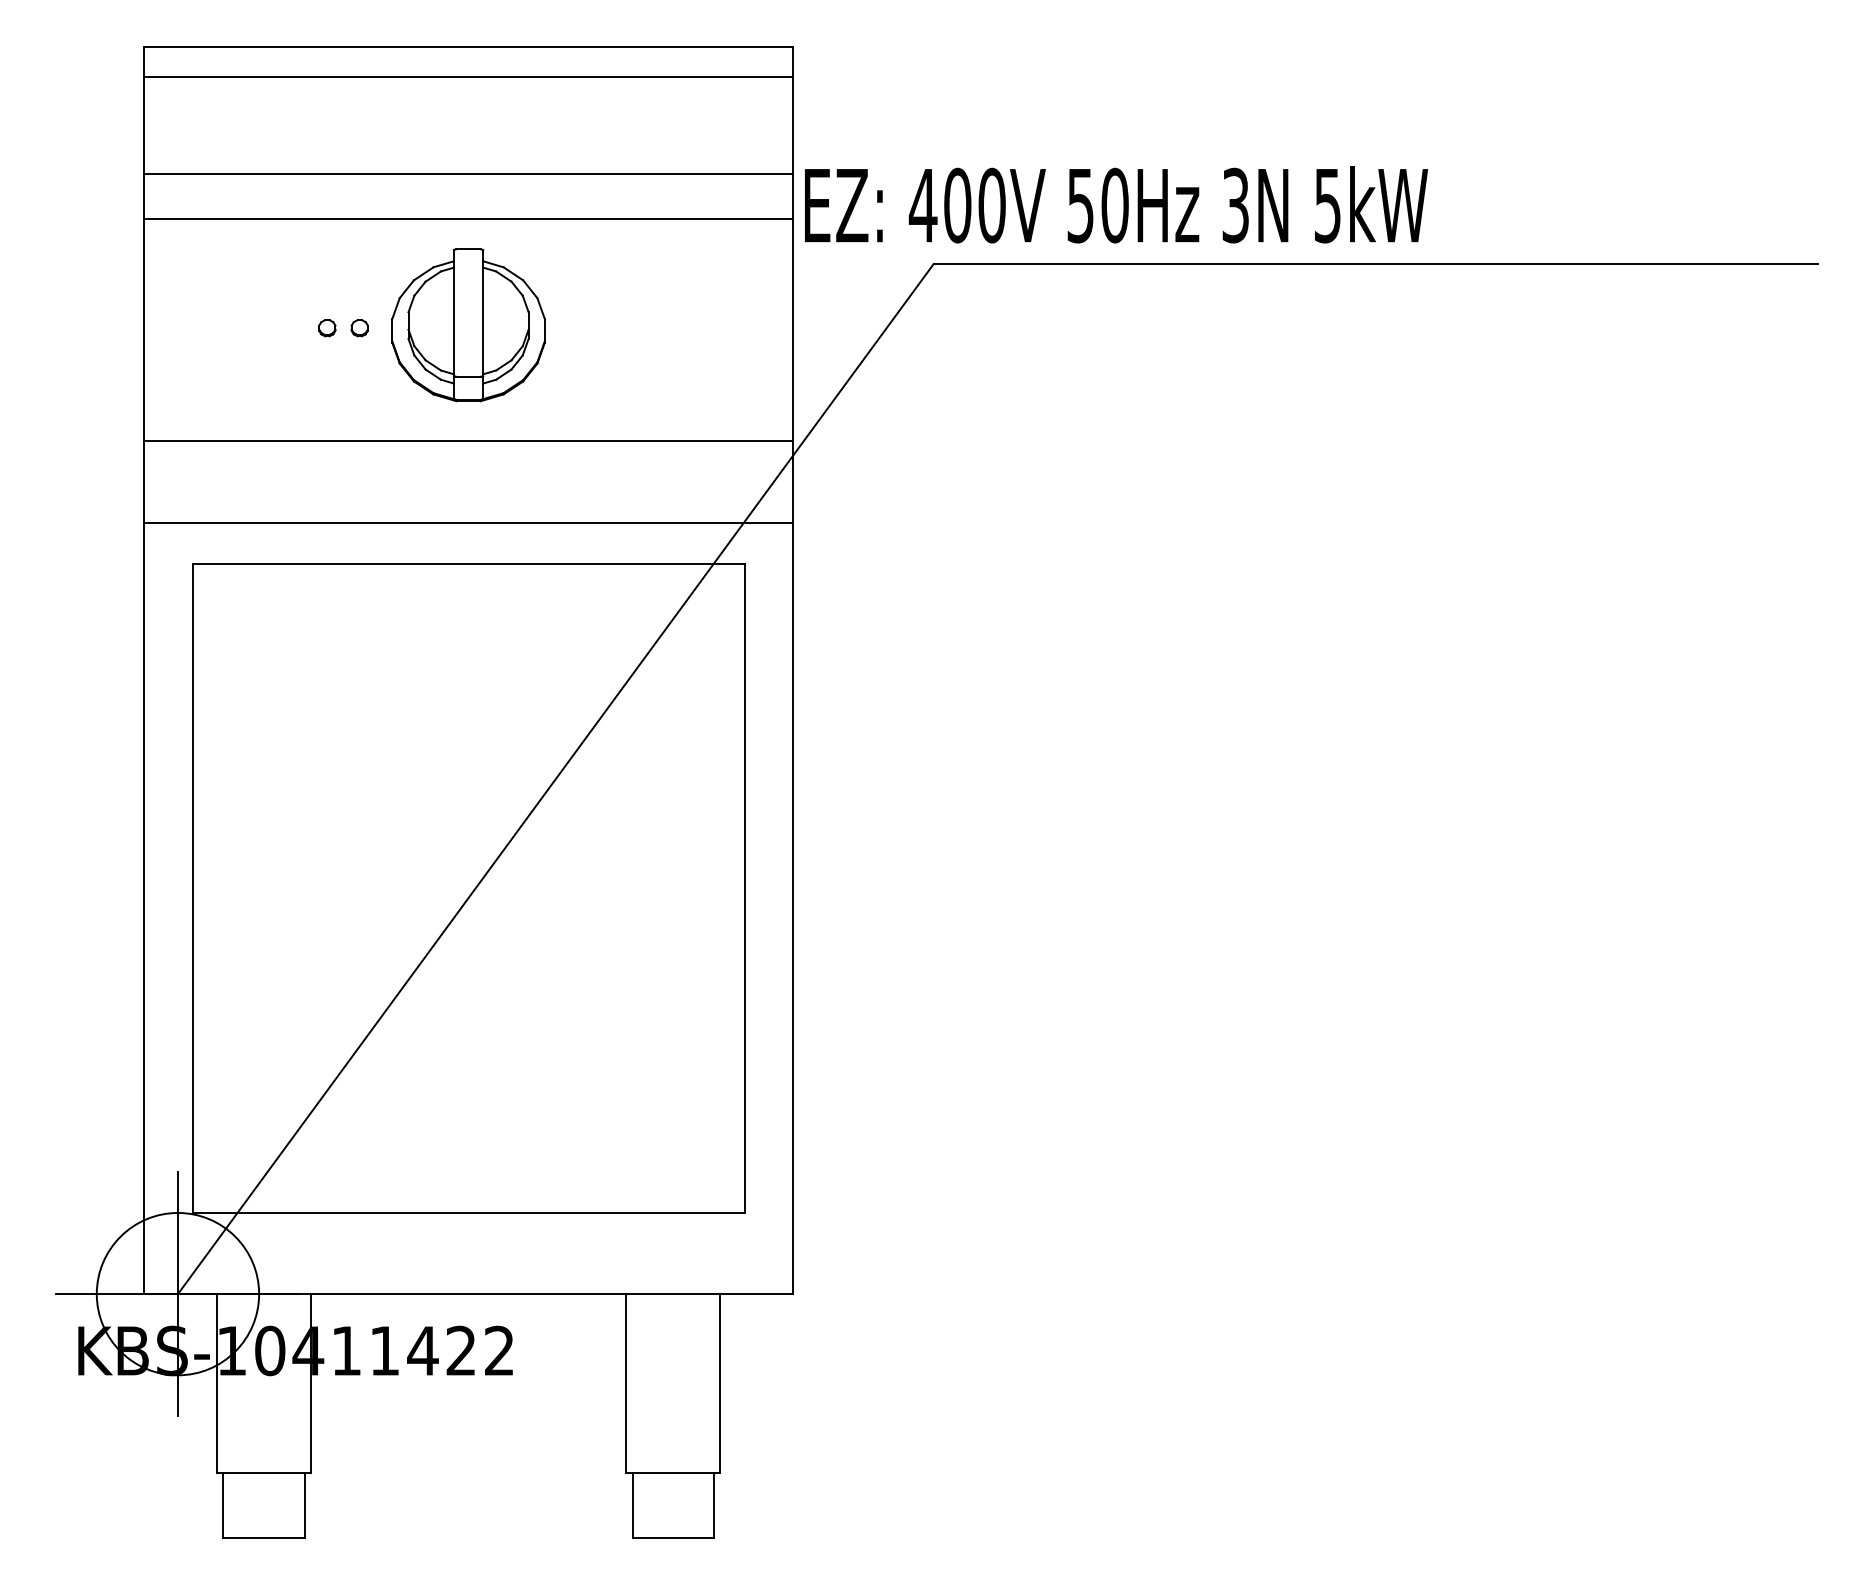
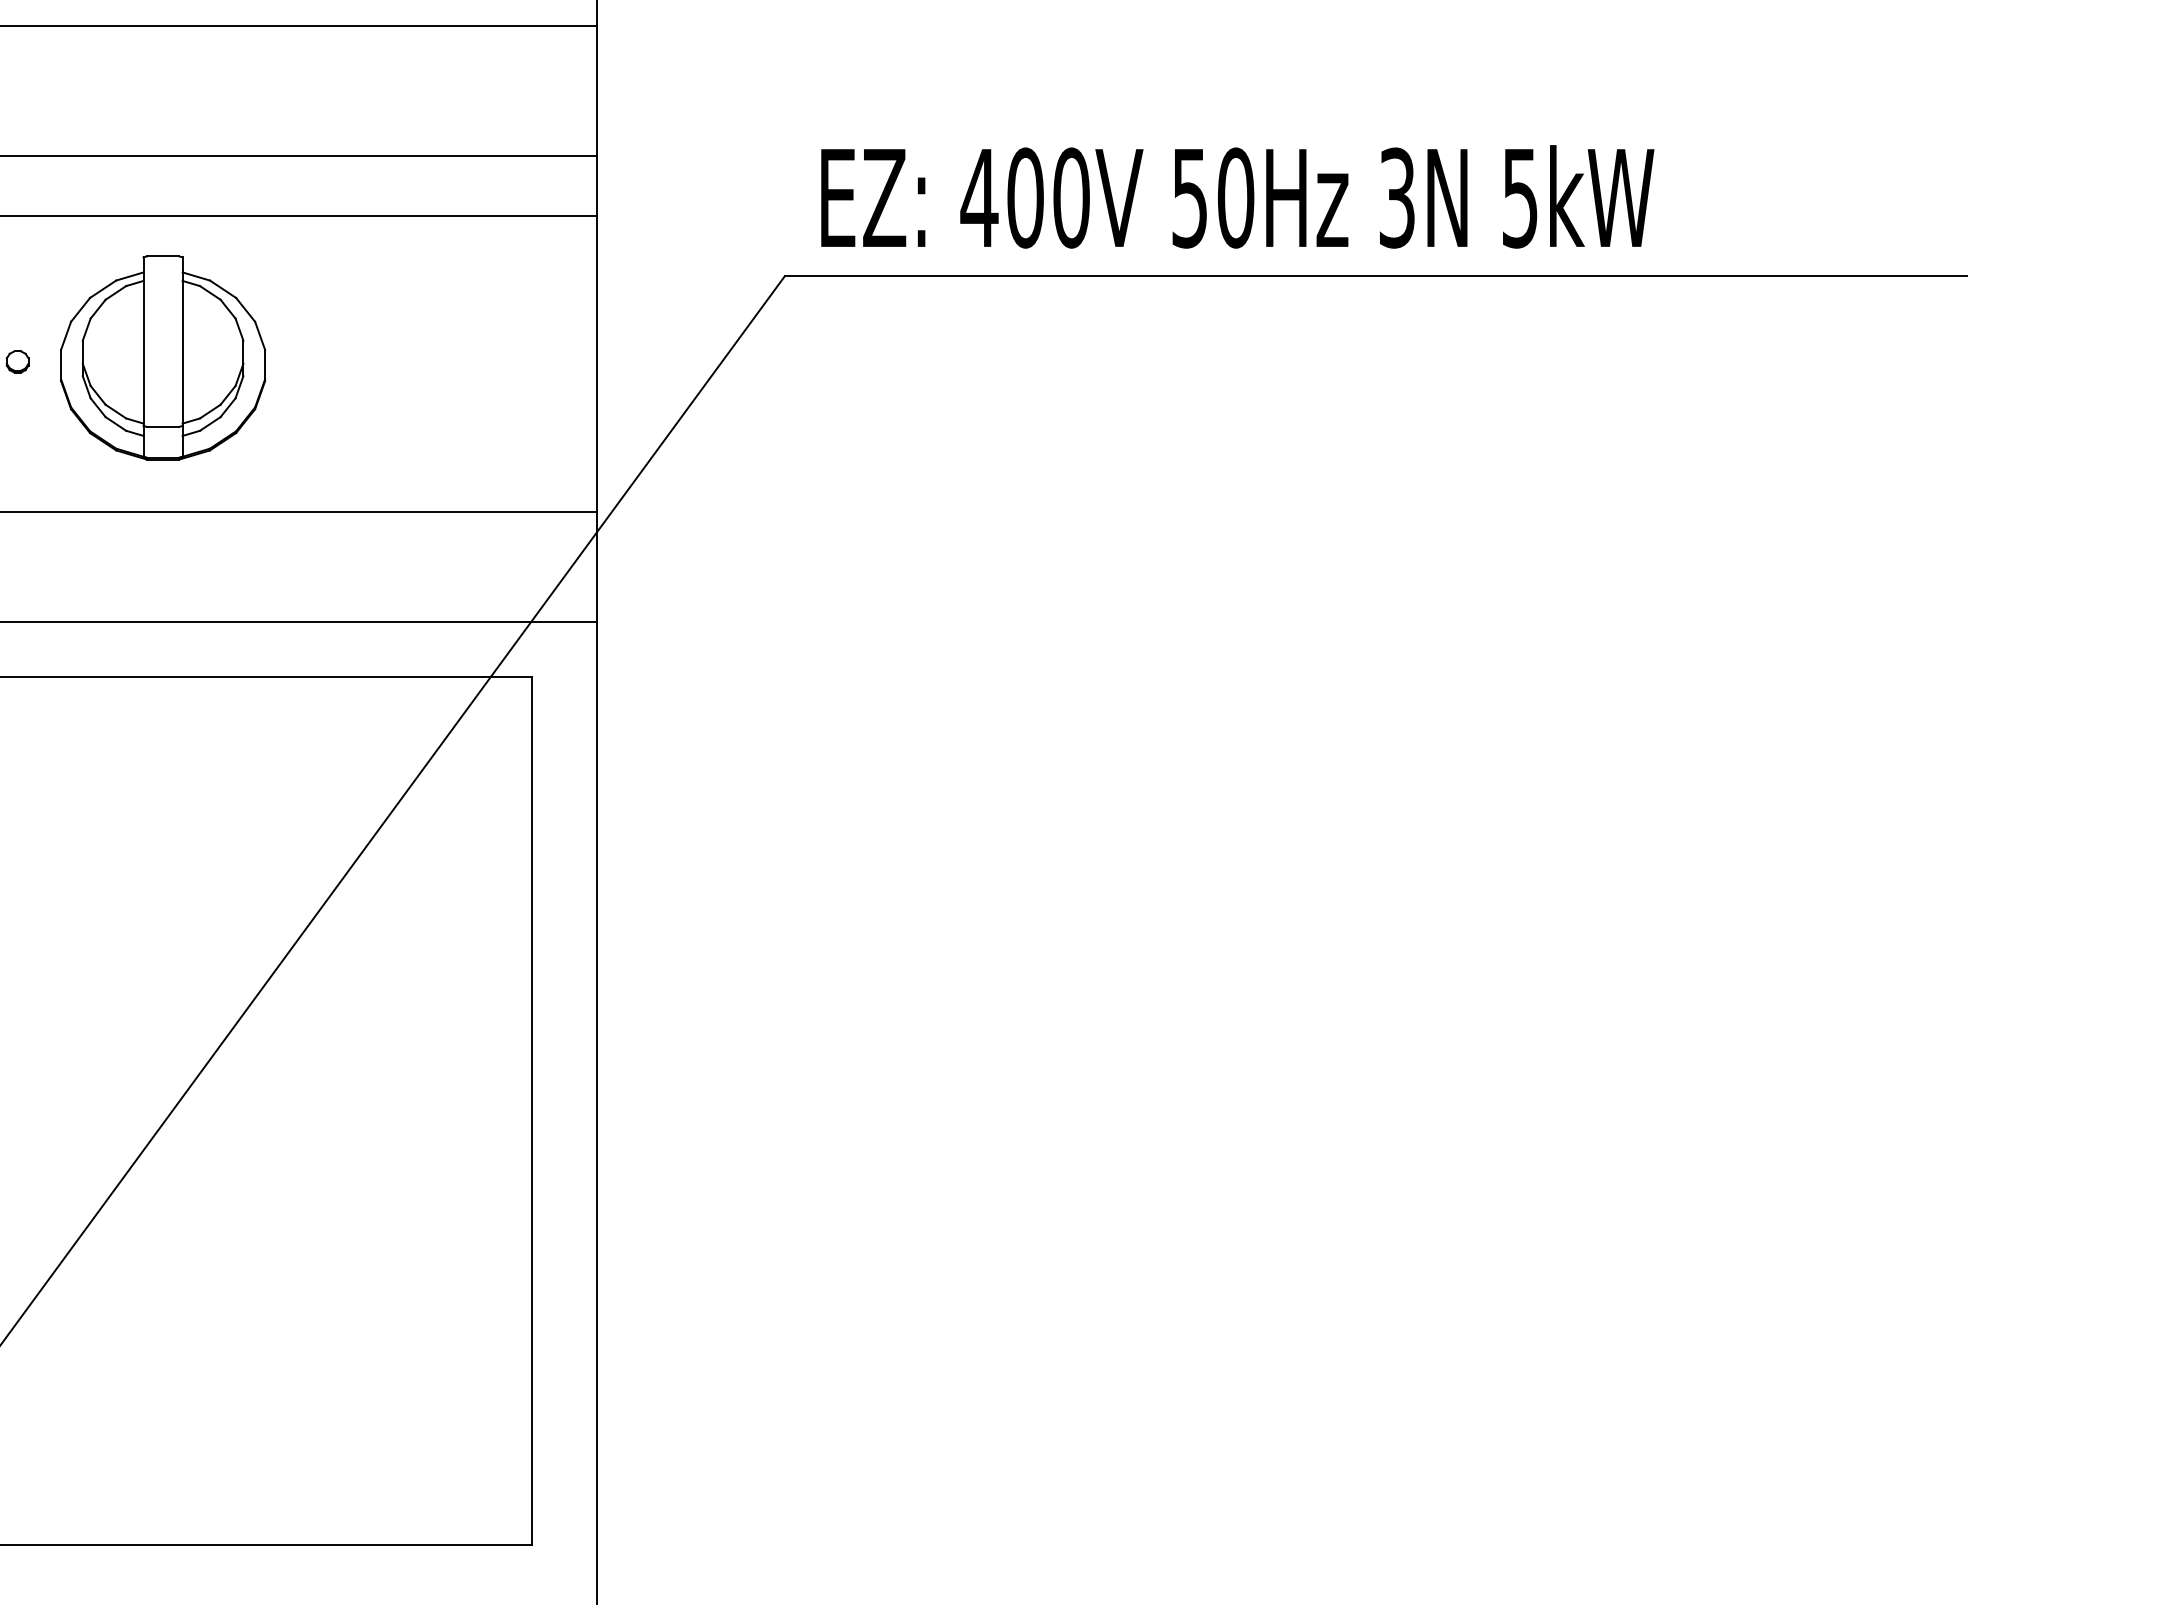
text: (1116, 204) -> (1237, 196), moved

